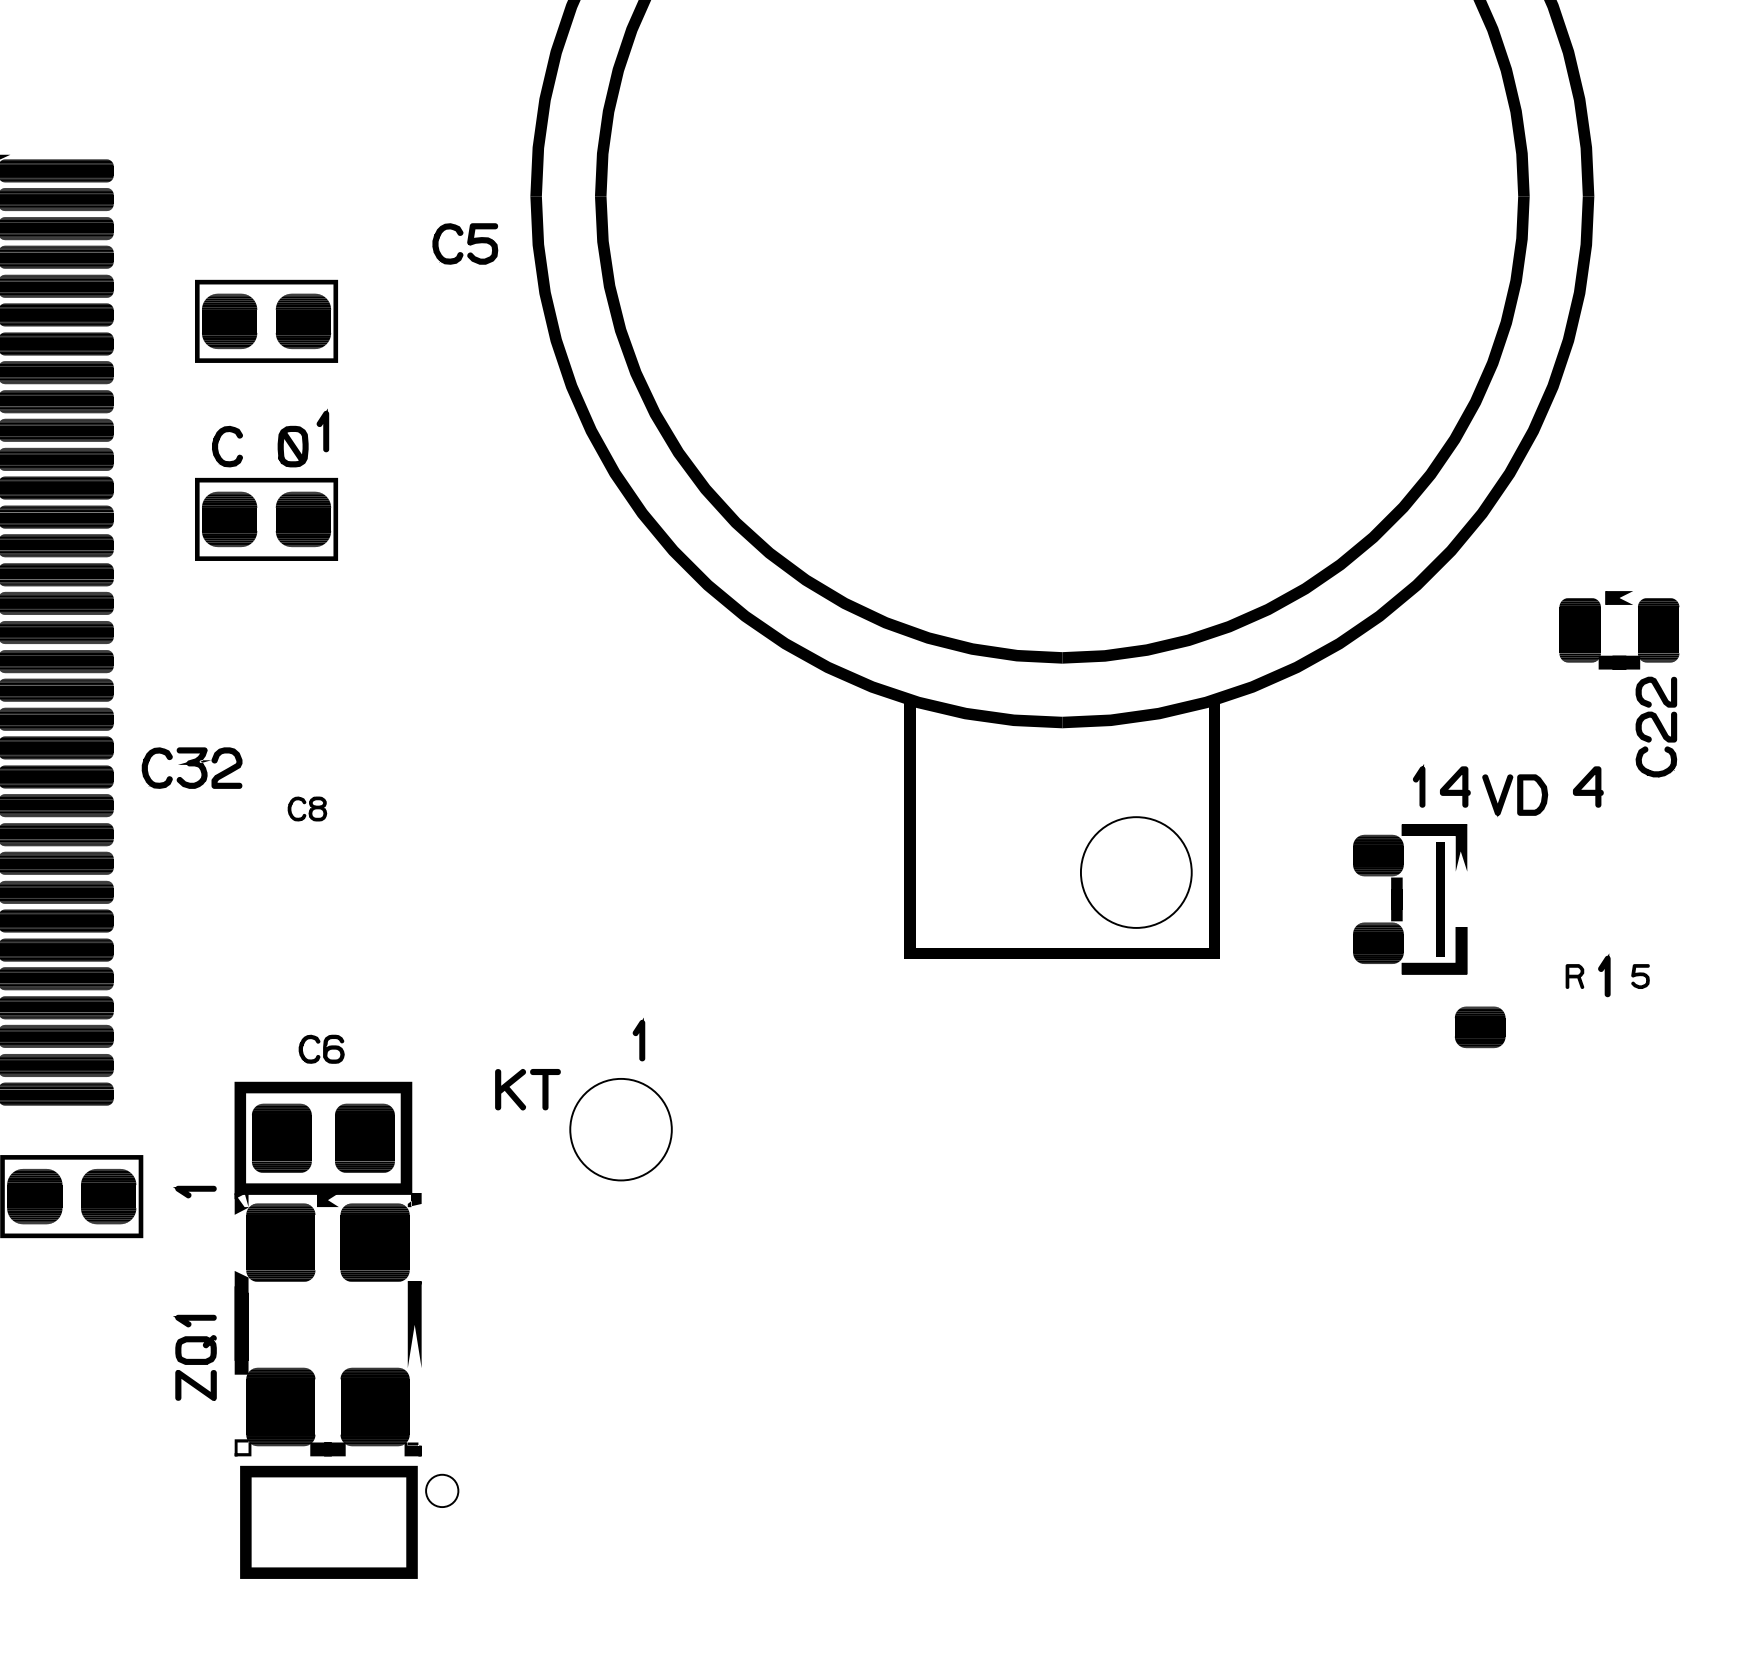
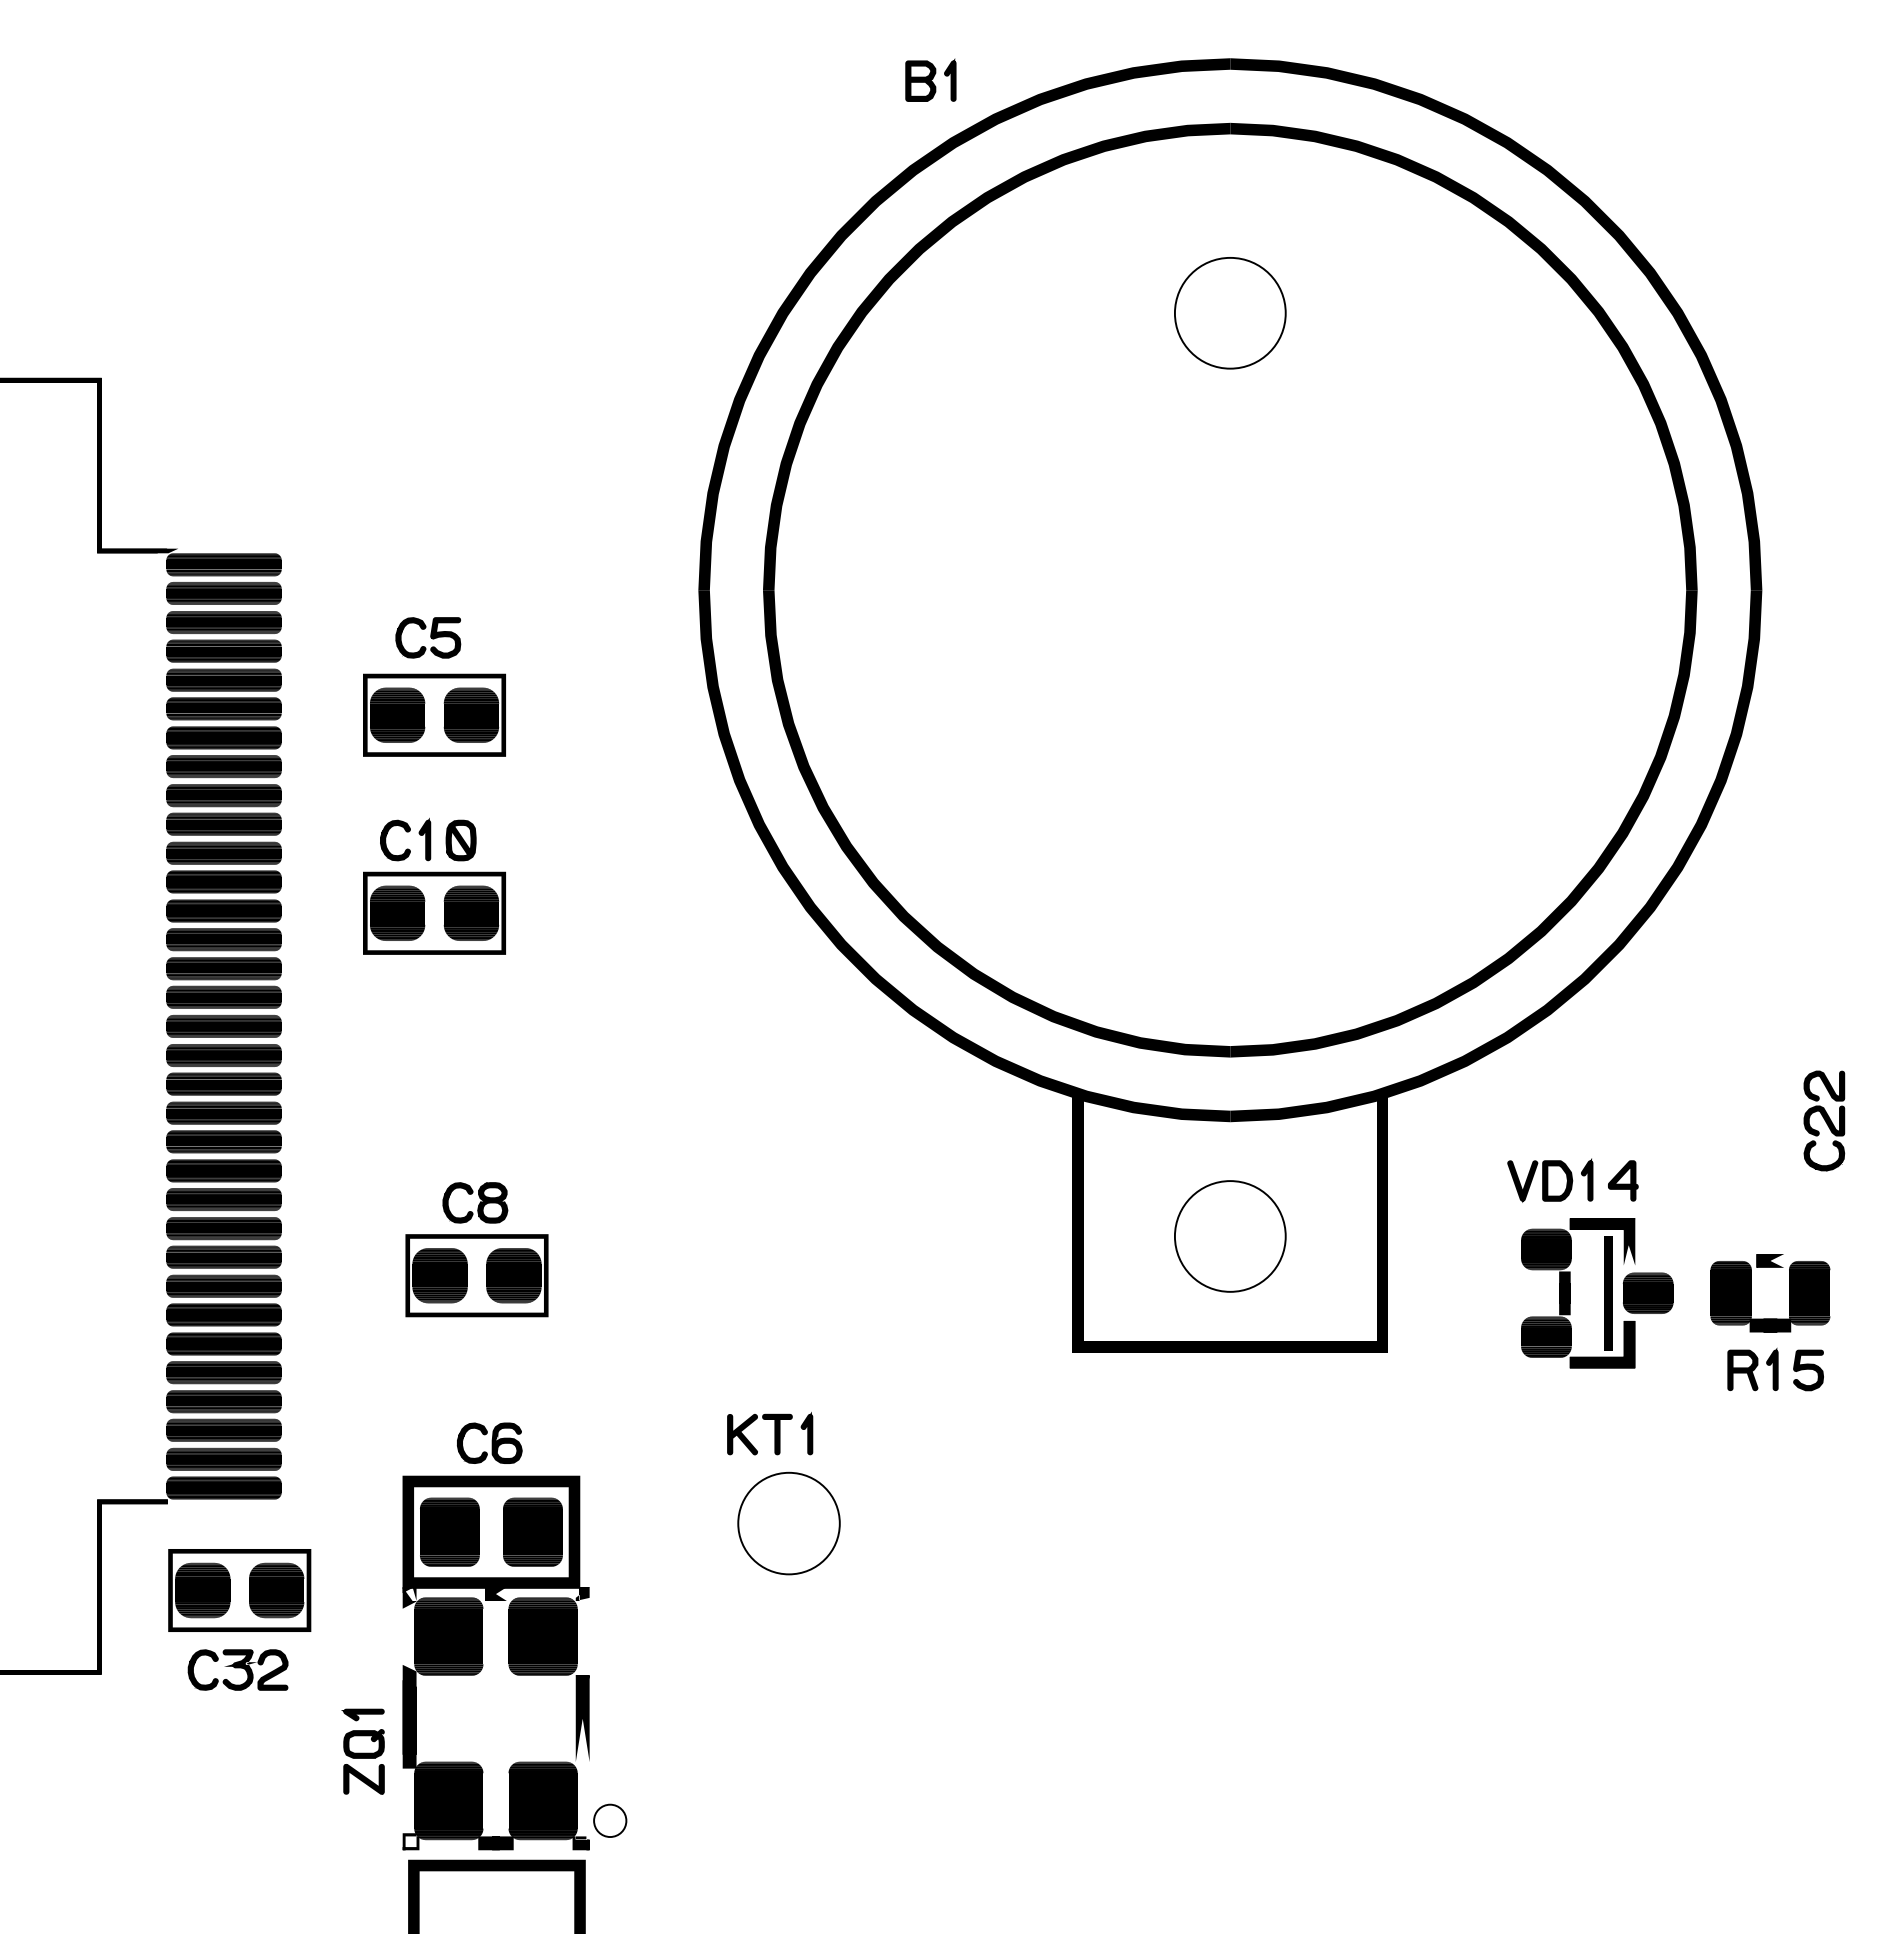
part: (465, 243) -> (428, 637), moved
part: (322, 430) -> (424, 839), moved
part: (1600, 630) -> (1751, 1293), moved
part: (191, 767) -> (237, 1669), moved
part: (1588, 786) -> (1756, 1180), removed
part: (1515, 795) -> (1540, 1181), moved
part: (307, 808) -> (475, 1202), size x1.67
part: (1136, 872) -> (1230, 1236), moved
part: (308, 881) -> (476, 1275), added
part: (1574, 976) -> (1742, 1370), size x1.67
part: (1640, 976) -> (1808, 1370), size x1.67
part: (1479, 1026) -> (1647, 1292), moved
part: (321, 1048) -> (489, 1442), size x1.43
part: (518, 1097) -> (750, 1442), moved
part: (194, 1191) -> (362, 1585), removed
part: (442, 1490) -> (610, 1820), moved

